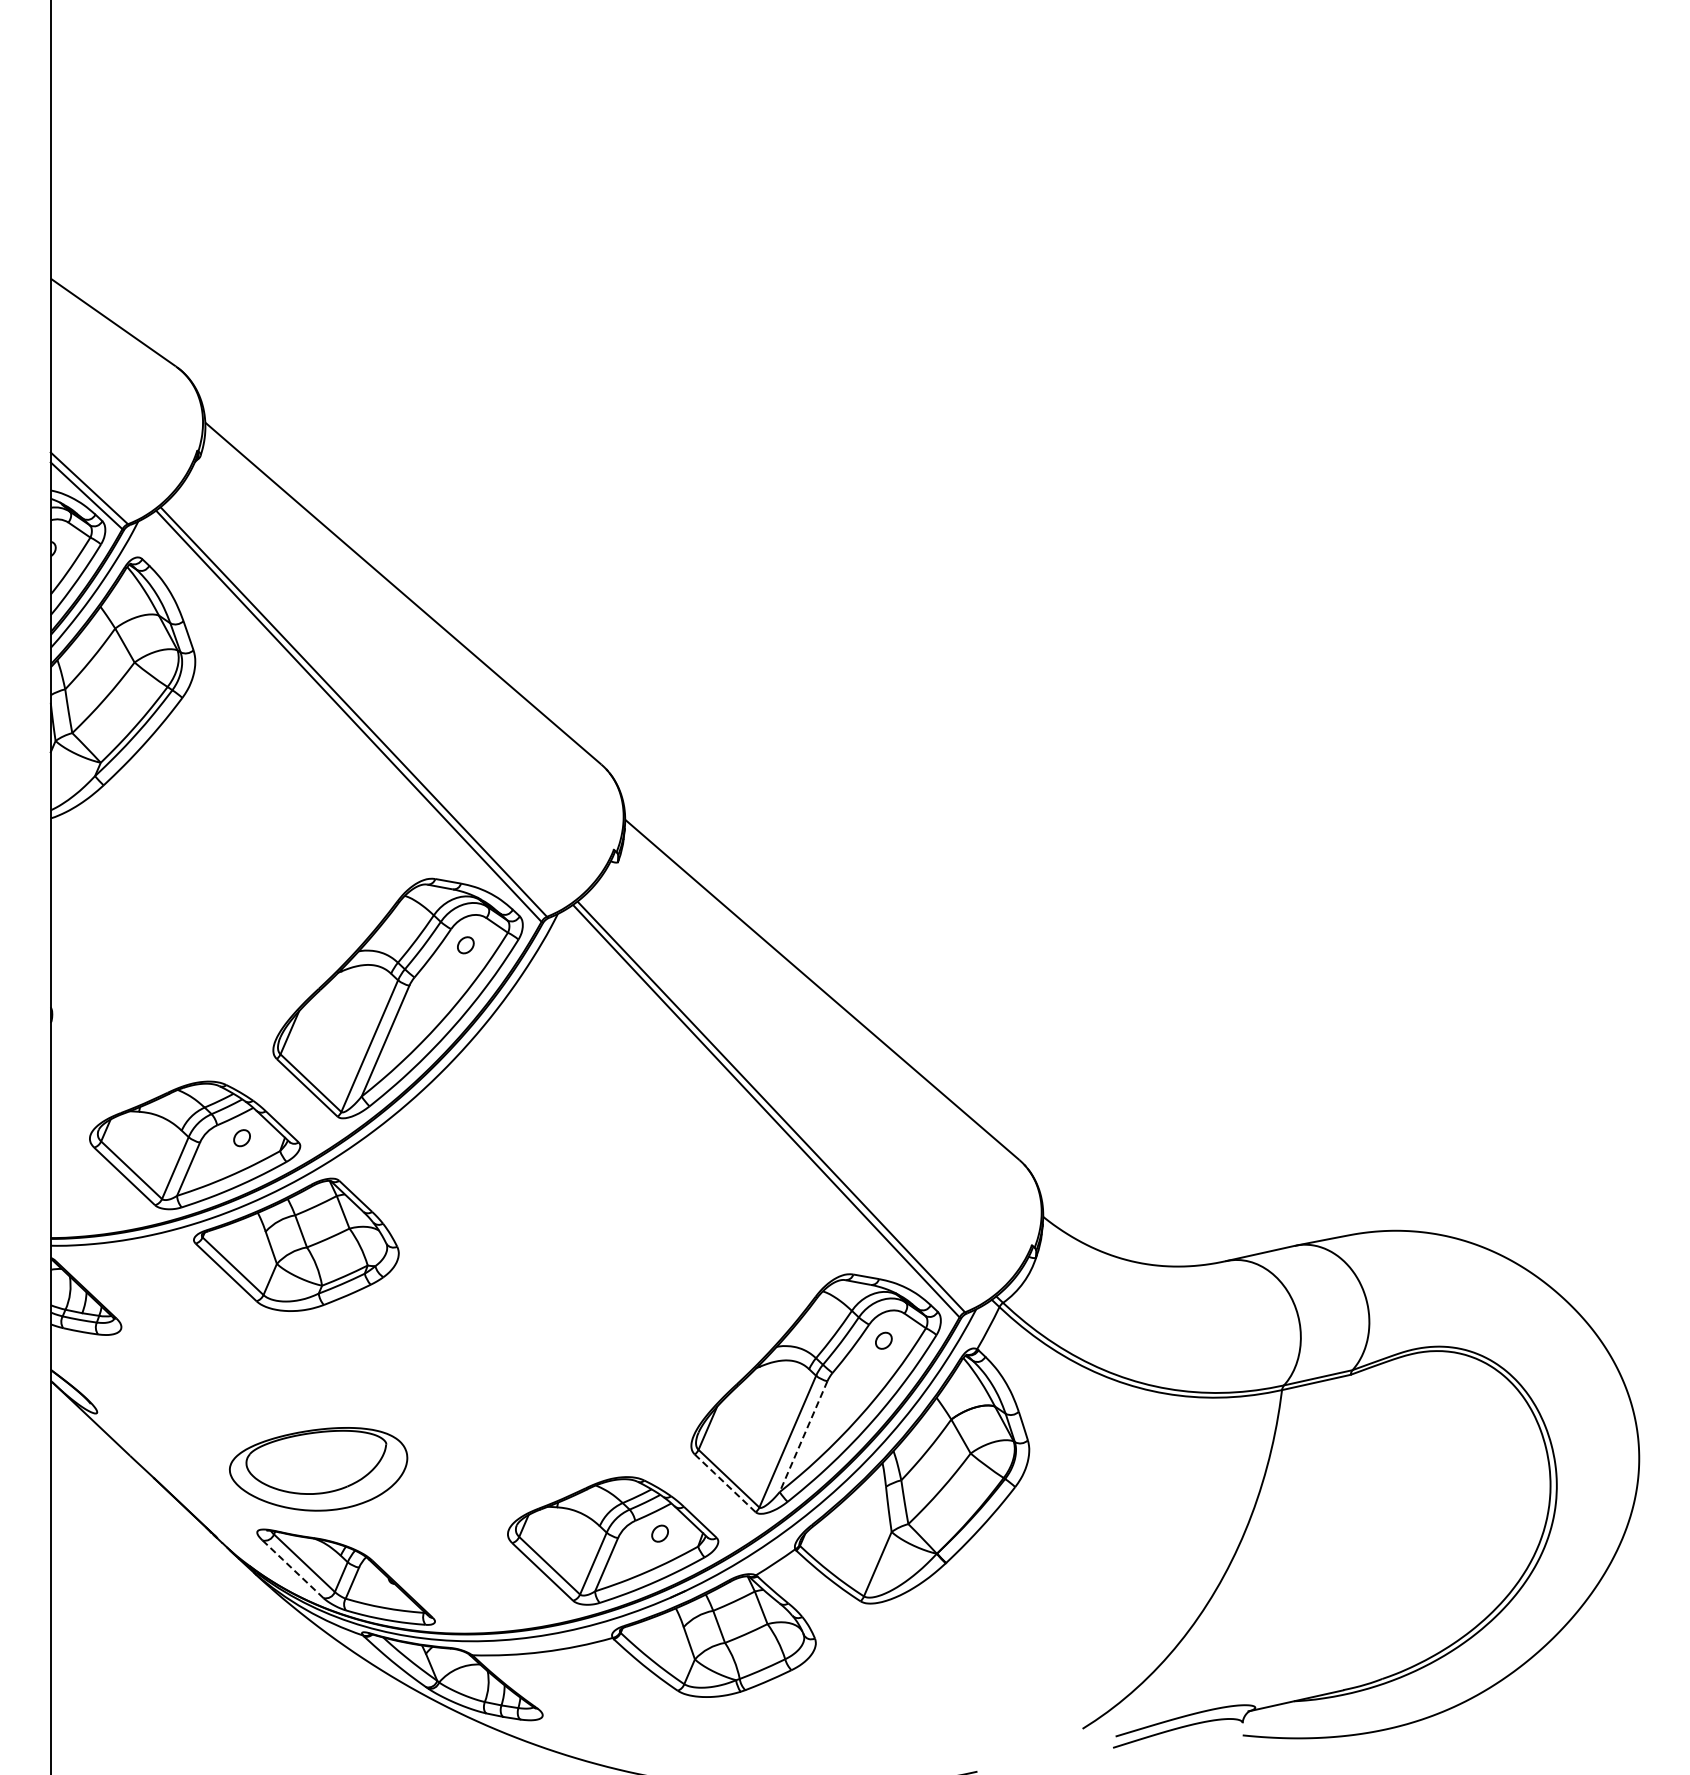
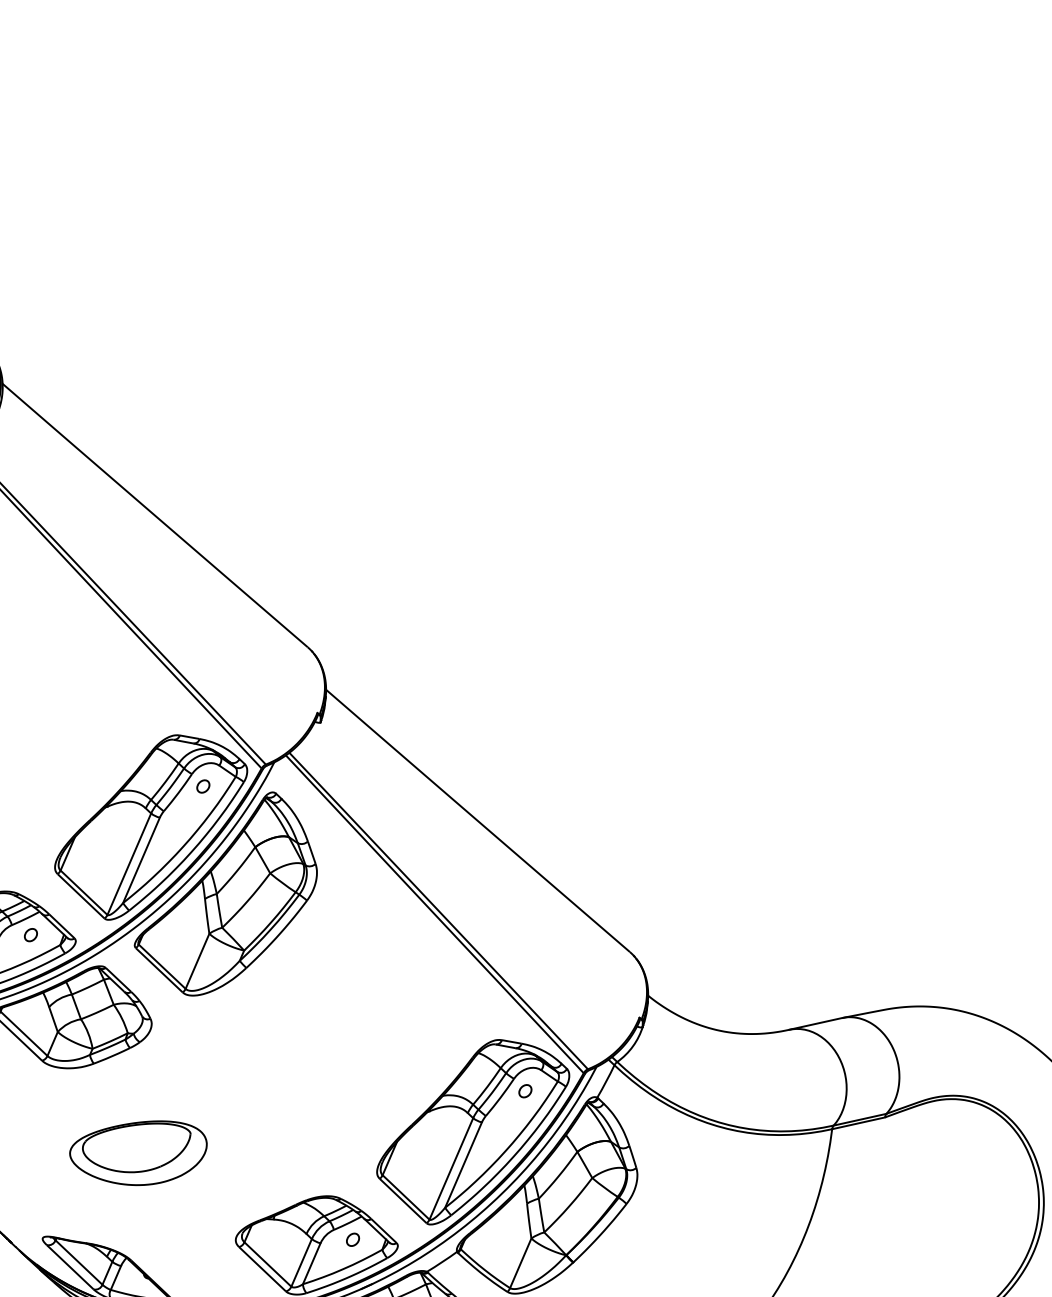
part: (494, 1084) -> (225, 893), added
line: (803, 1437) -> (463, 1165), dashed -> solid
part: (318, 1469) -> (138, 1153), moved
line: (725, 1483) -> (403, 1201), dashed -> solid
line: (293, 1569) -> (70, 1267), dashed -> solid

